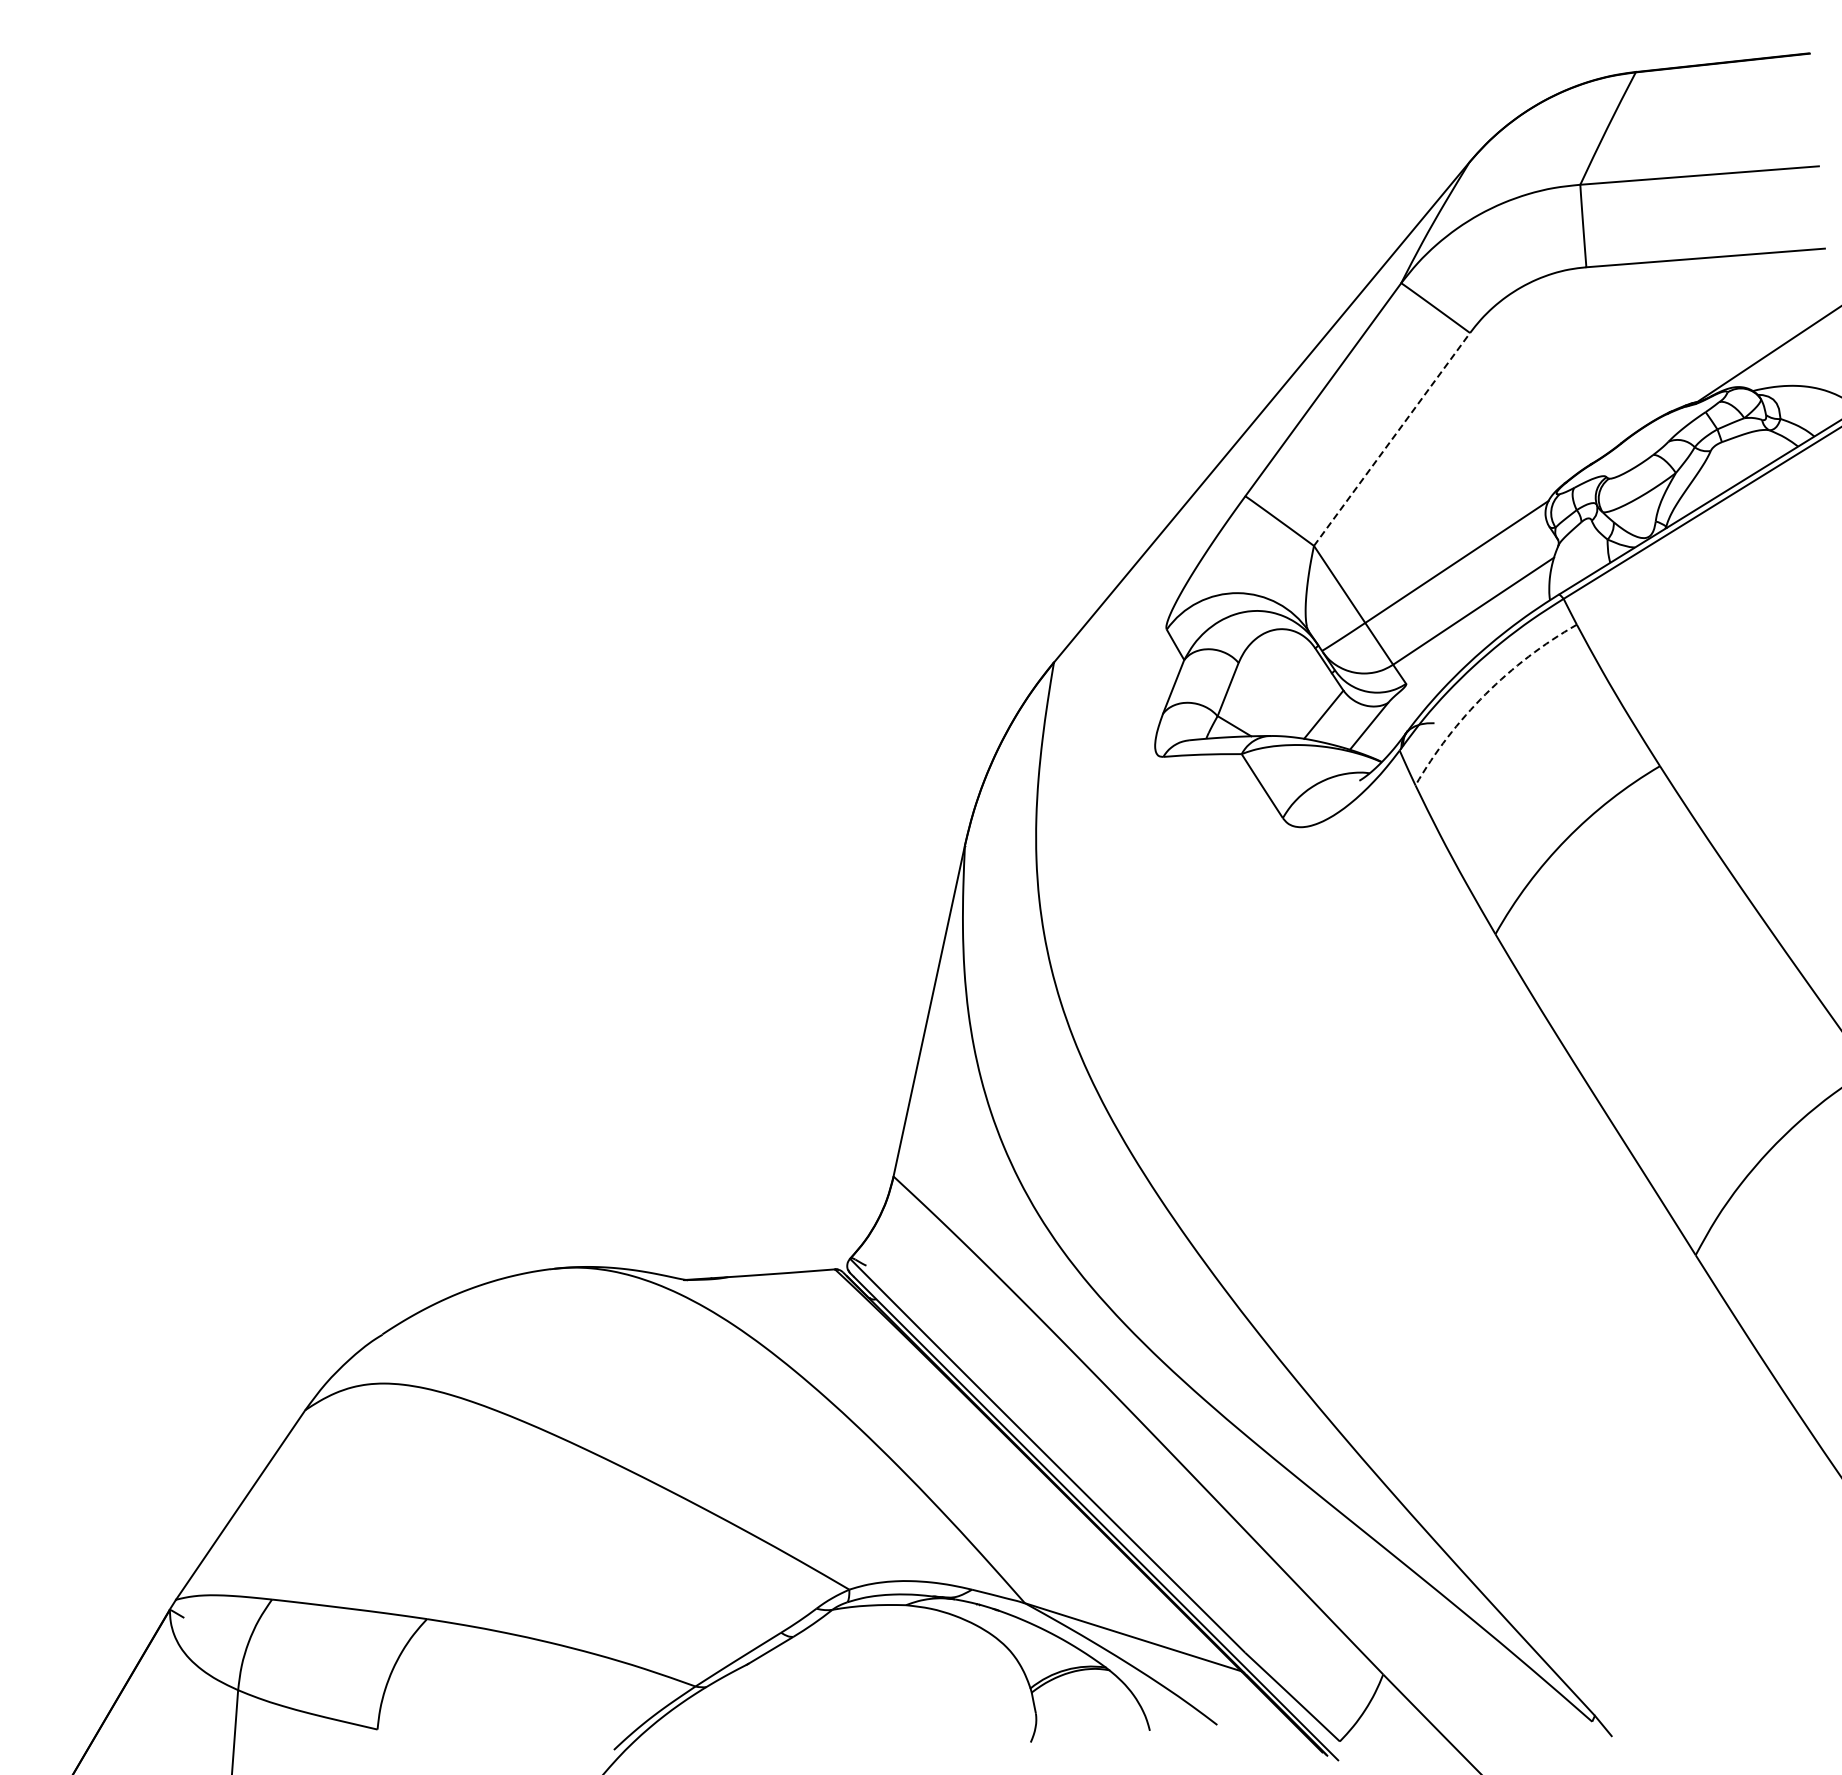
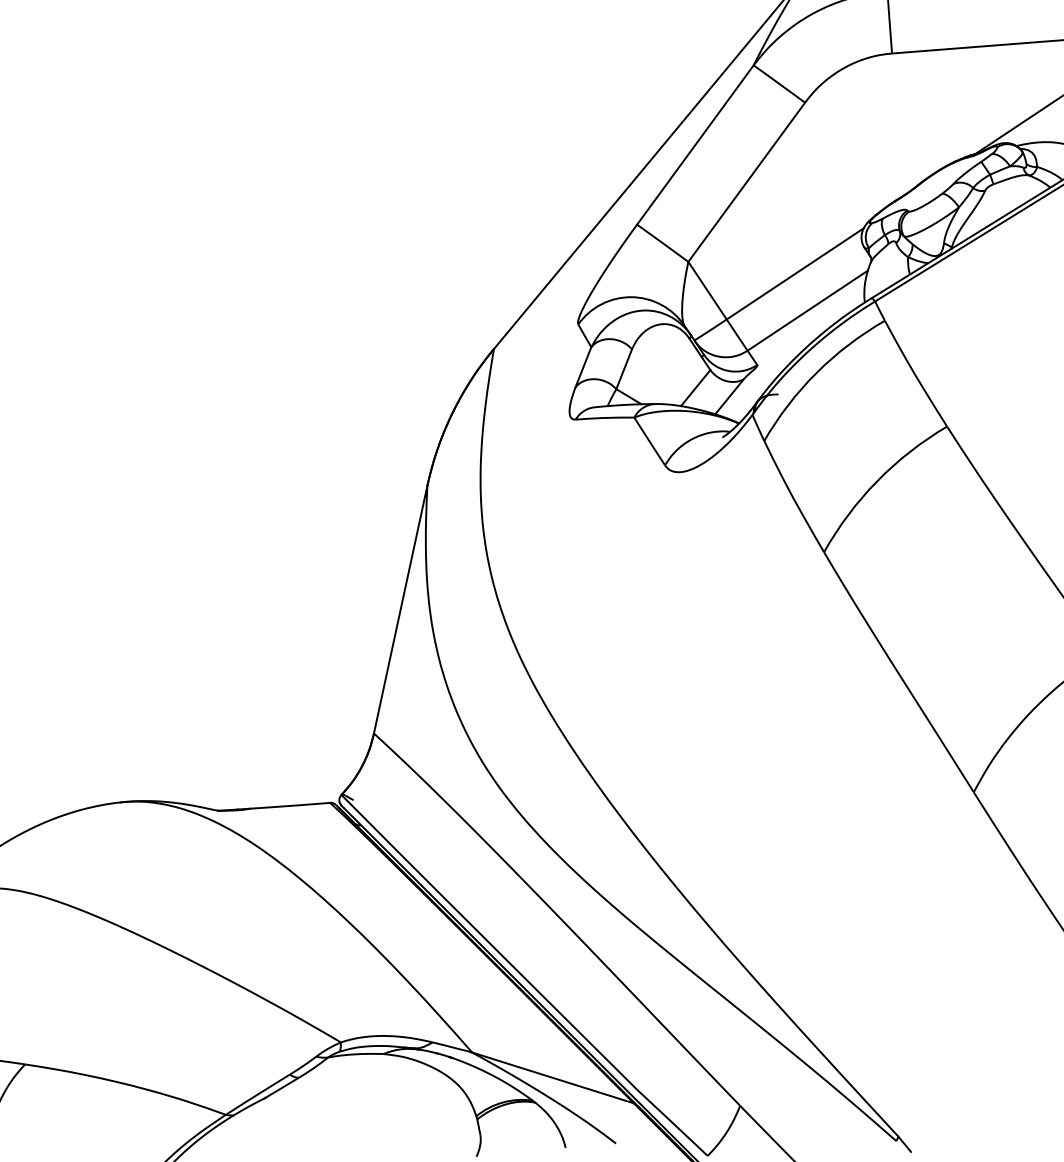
line: (1392, 439) -> (747, 182), dashed -> solid
arc: (1485, 694) -> (816, 372), dashed -> solid

